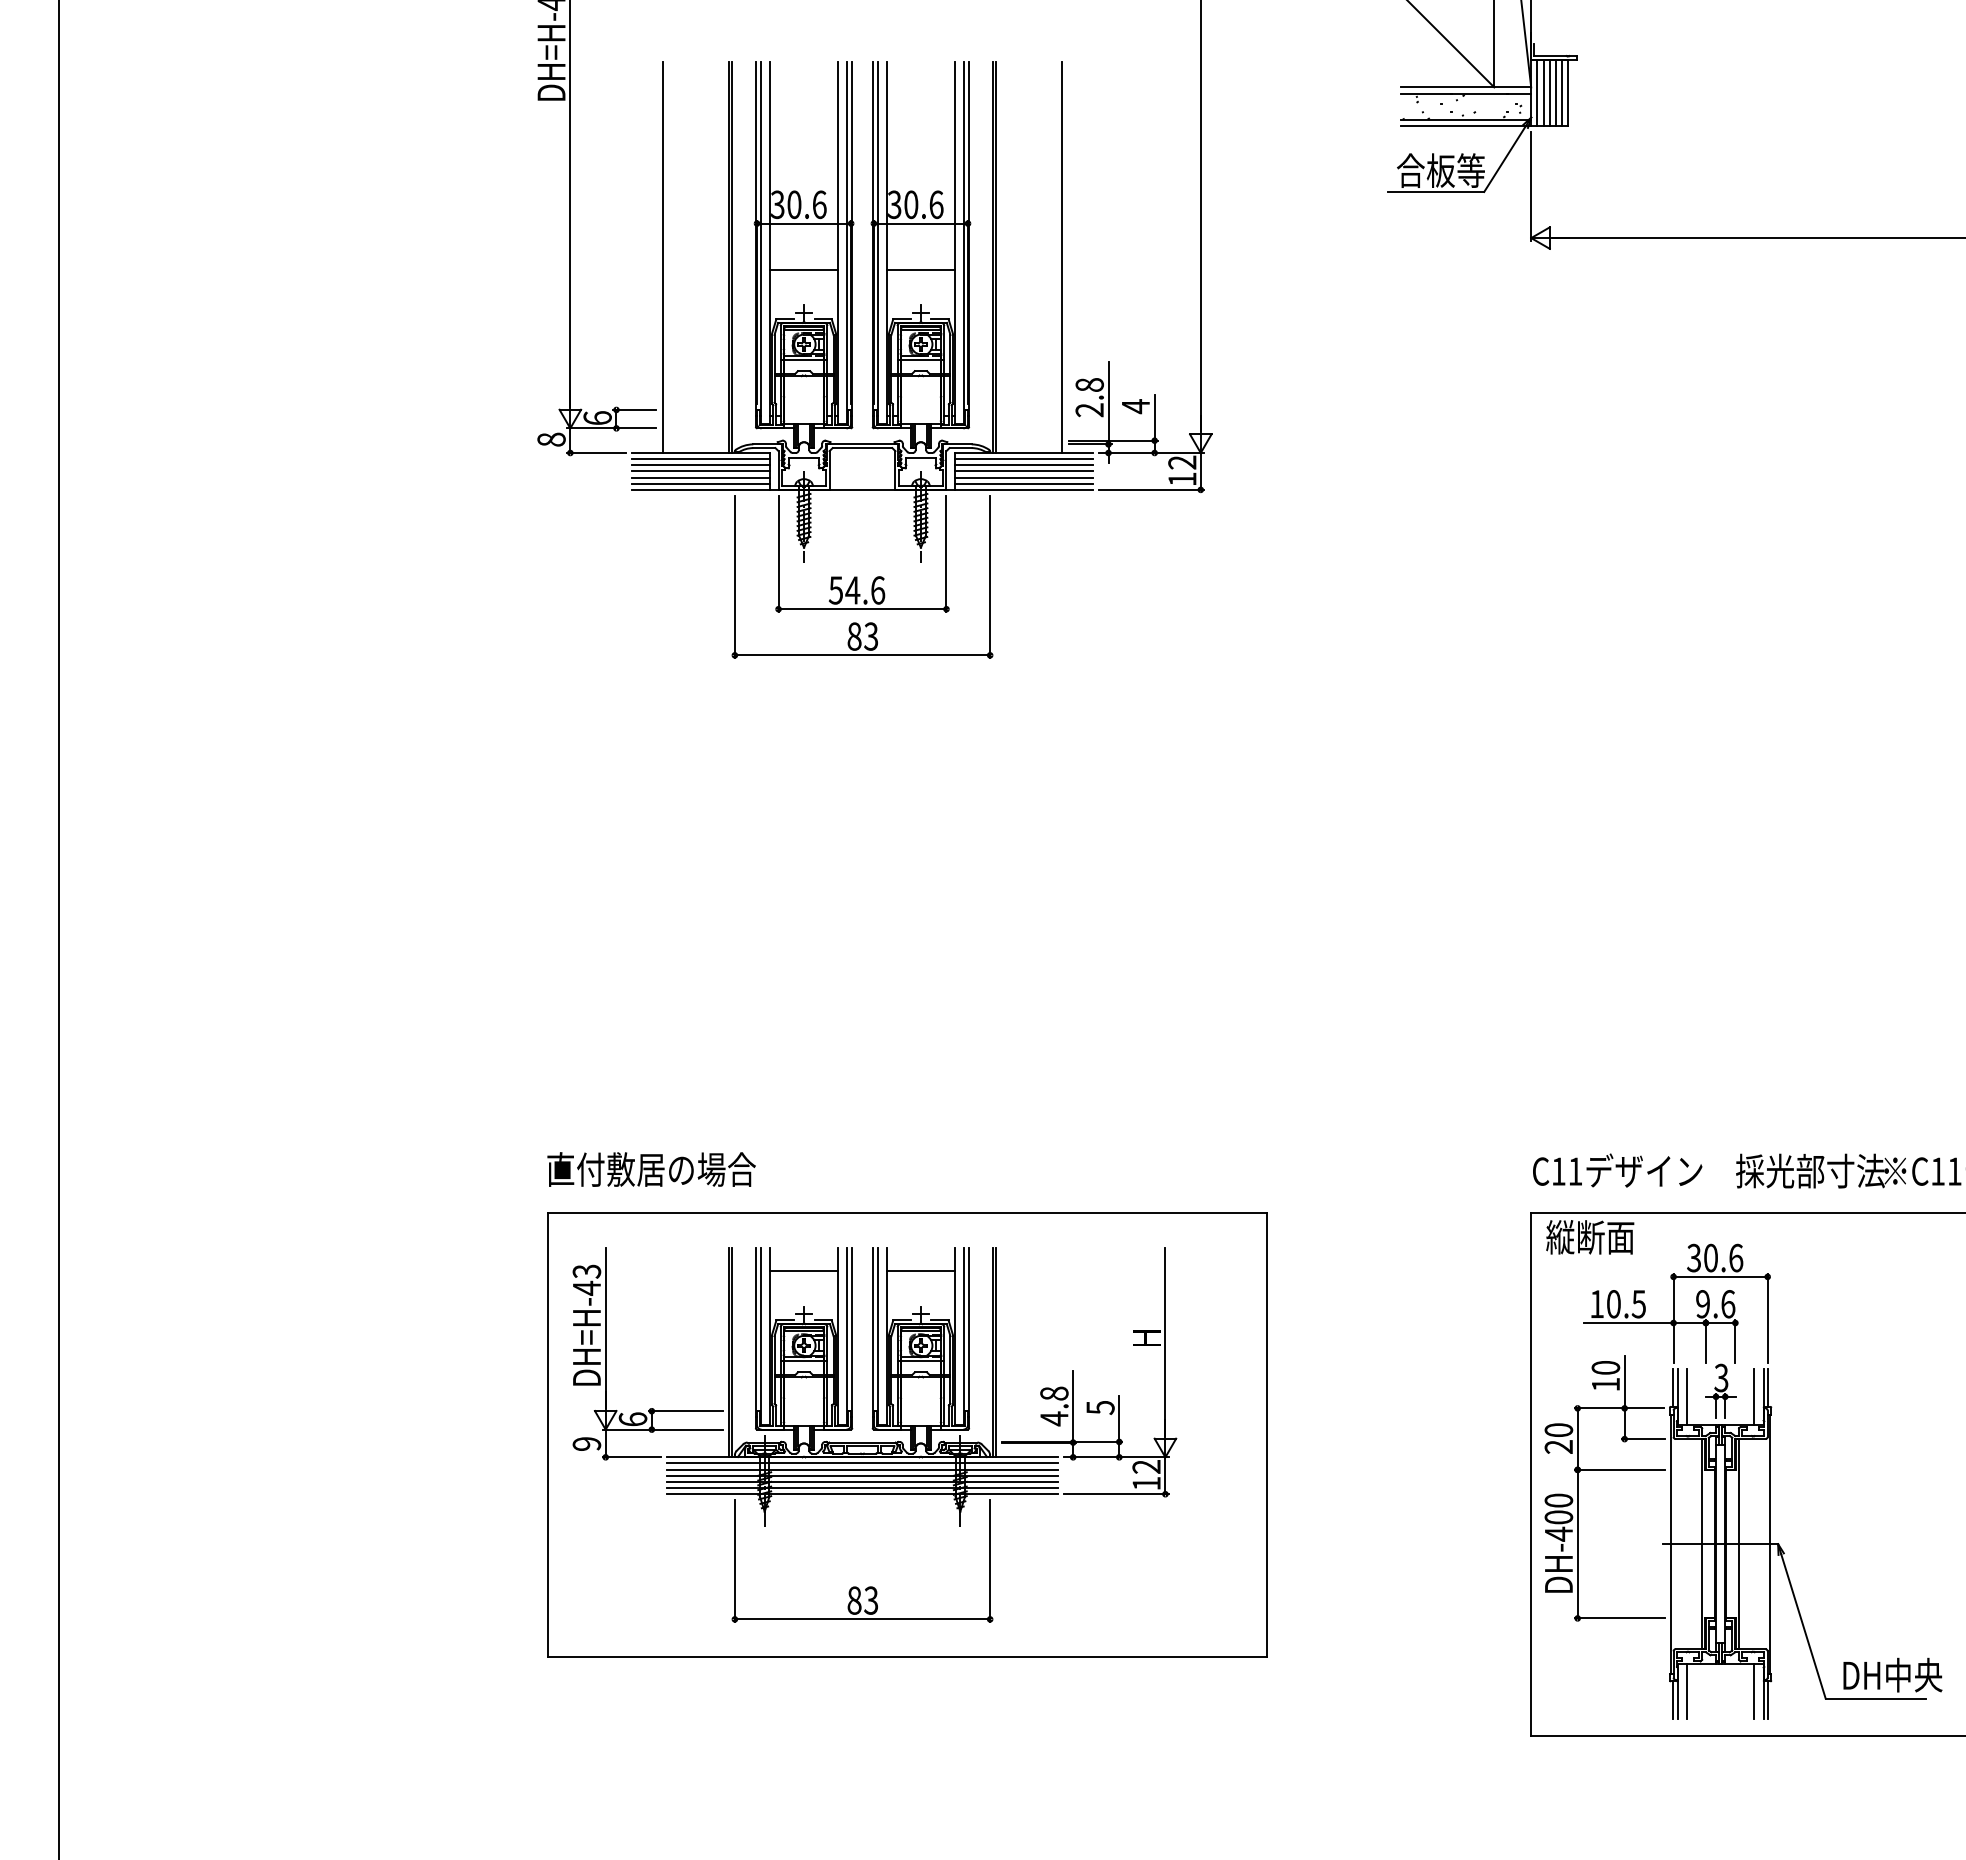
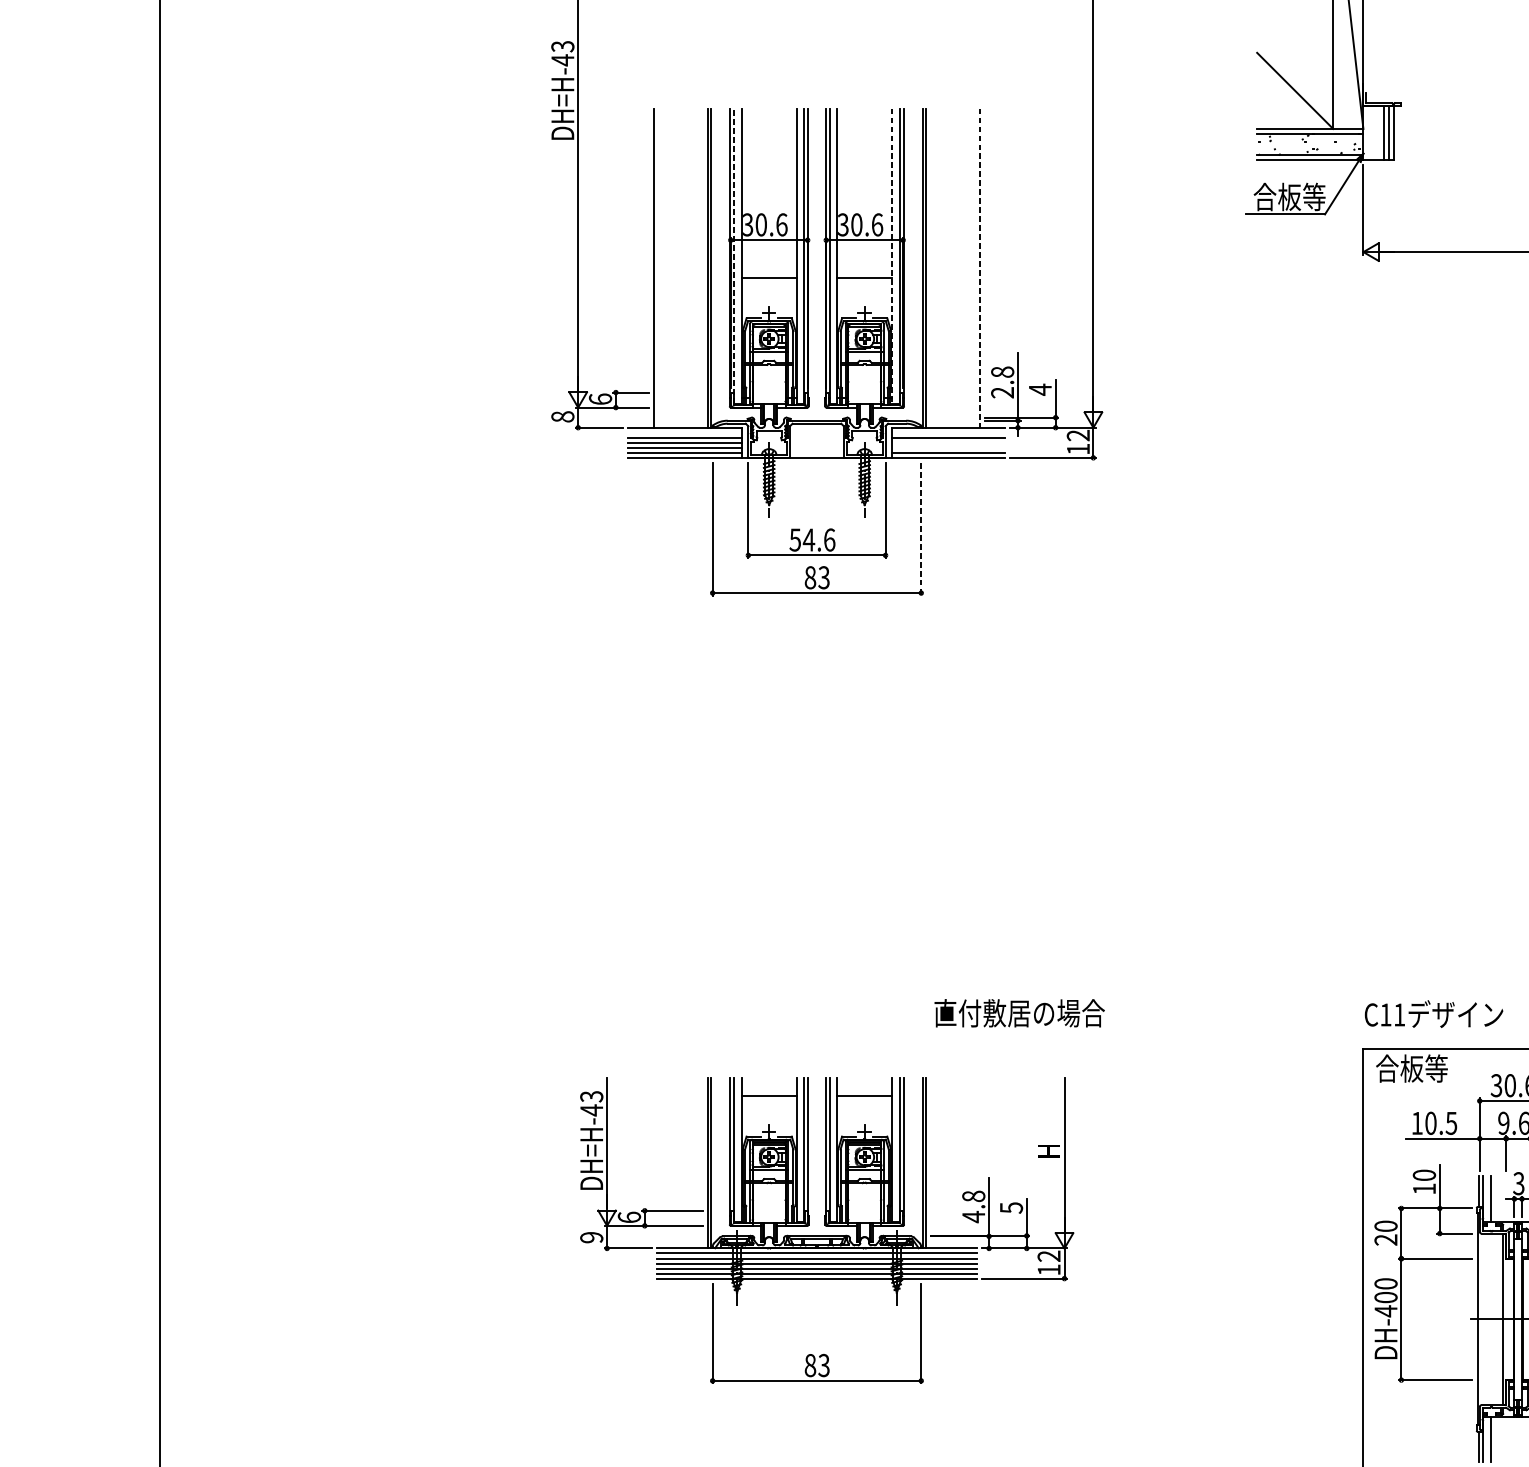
line: (1537, 92) -> (1368, 133), removed
line: (1543, 92) -> (1373, 133), removed
line: (1549, 92) -> (1378, 133), removed
line: (761, 243) -> (734, 256), solid -> dashed
line: (954, 243) -> (892, 256), solid -> dashed
line: (1062, 258) -> (980, 268), solid -> dashed
line: (700, 459) -> (684, 433), removed
line: (1023, 459) -> (948, 433), removed
line: (1023, 471) -> (948, 442), removed
line: (1023, 477) -> (948, 447), removed
line: (990, 577) -> (921, 529), solid -> dashed
text: (651, 1169) -> (1019, 1013), moved
text: (1590, 1236) -> (1411, 1068), 縦断面 -> 合板等
part: (907, 1434) -> (853, 1229), removed

